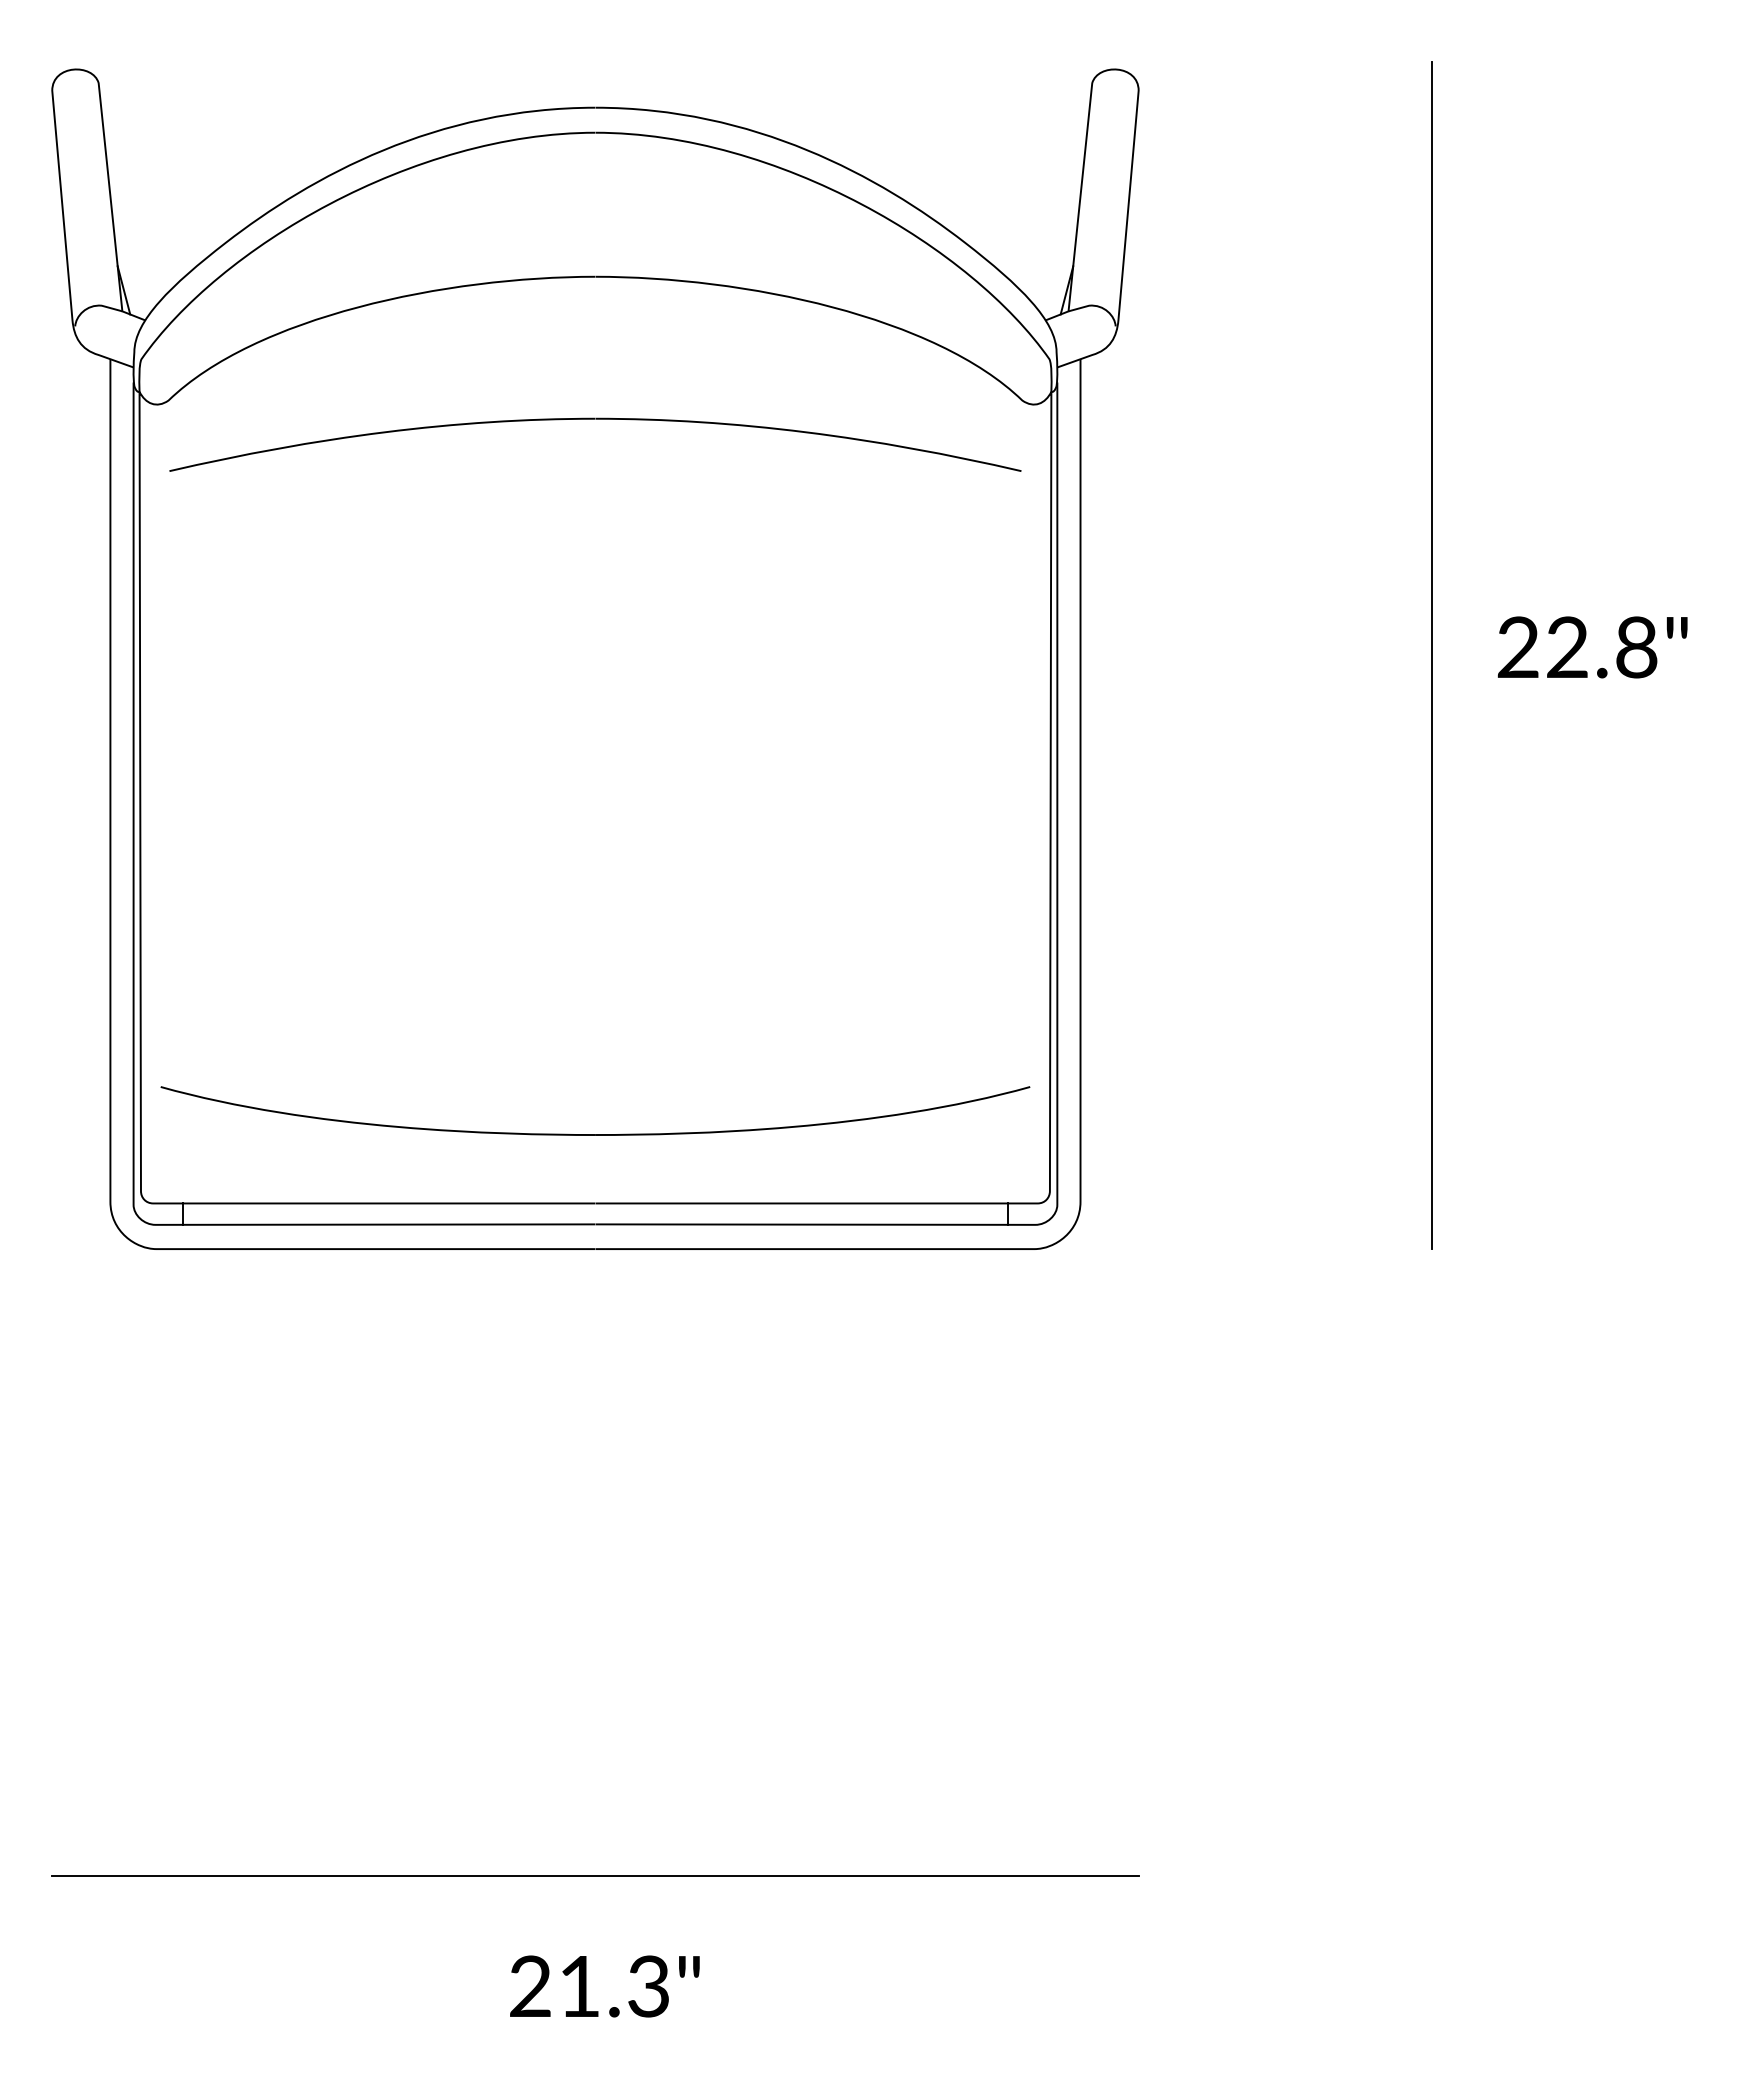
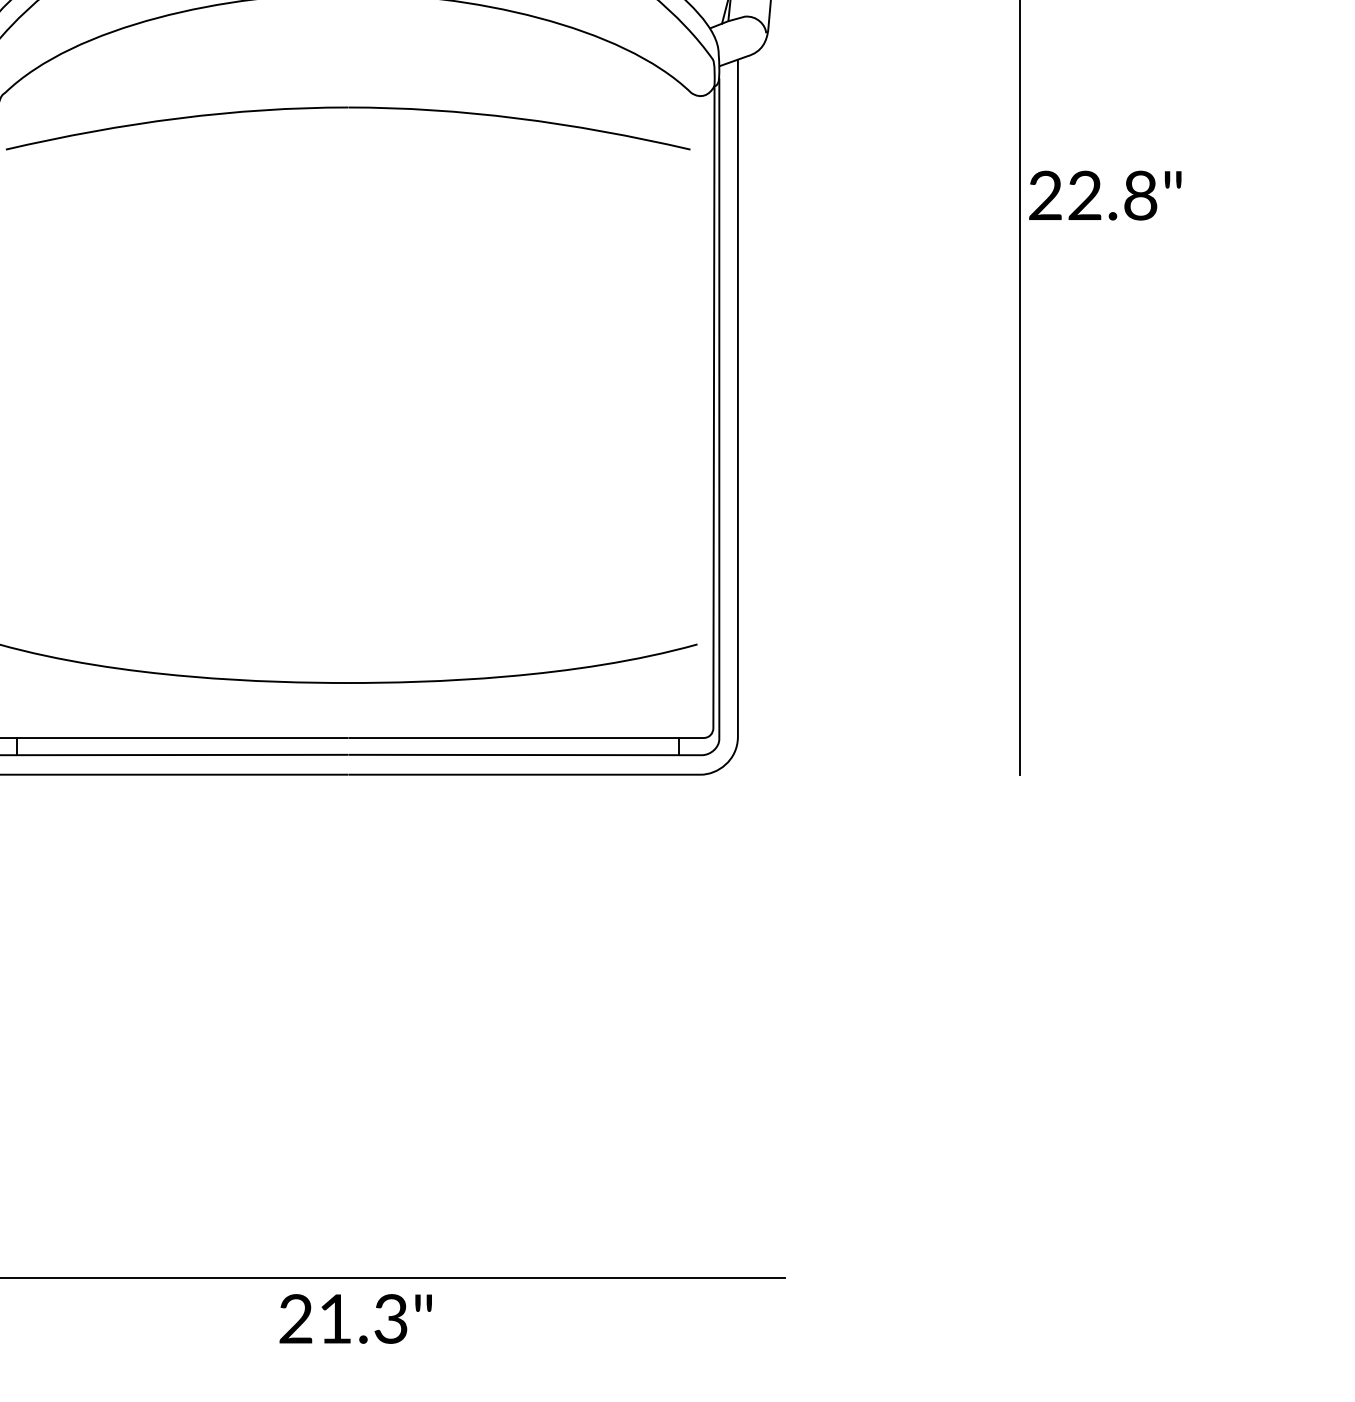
text: (1592, 647) -> (1105, 195), moved
text: (604, 1986) -> (355, 1318), moved

